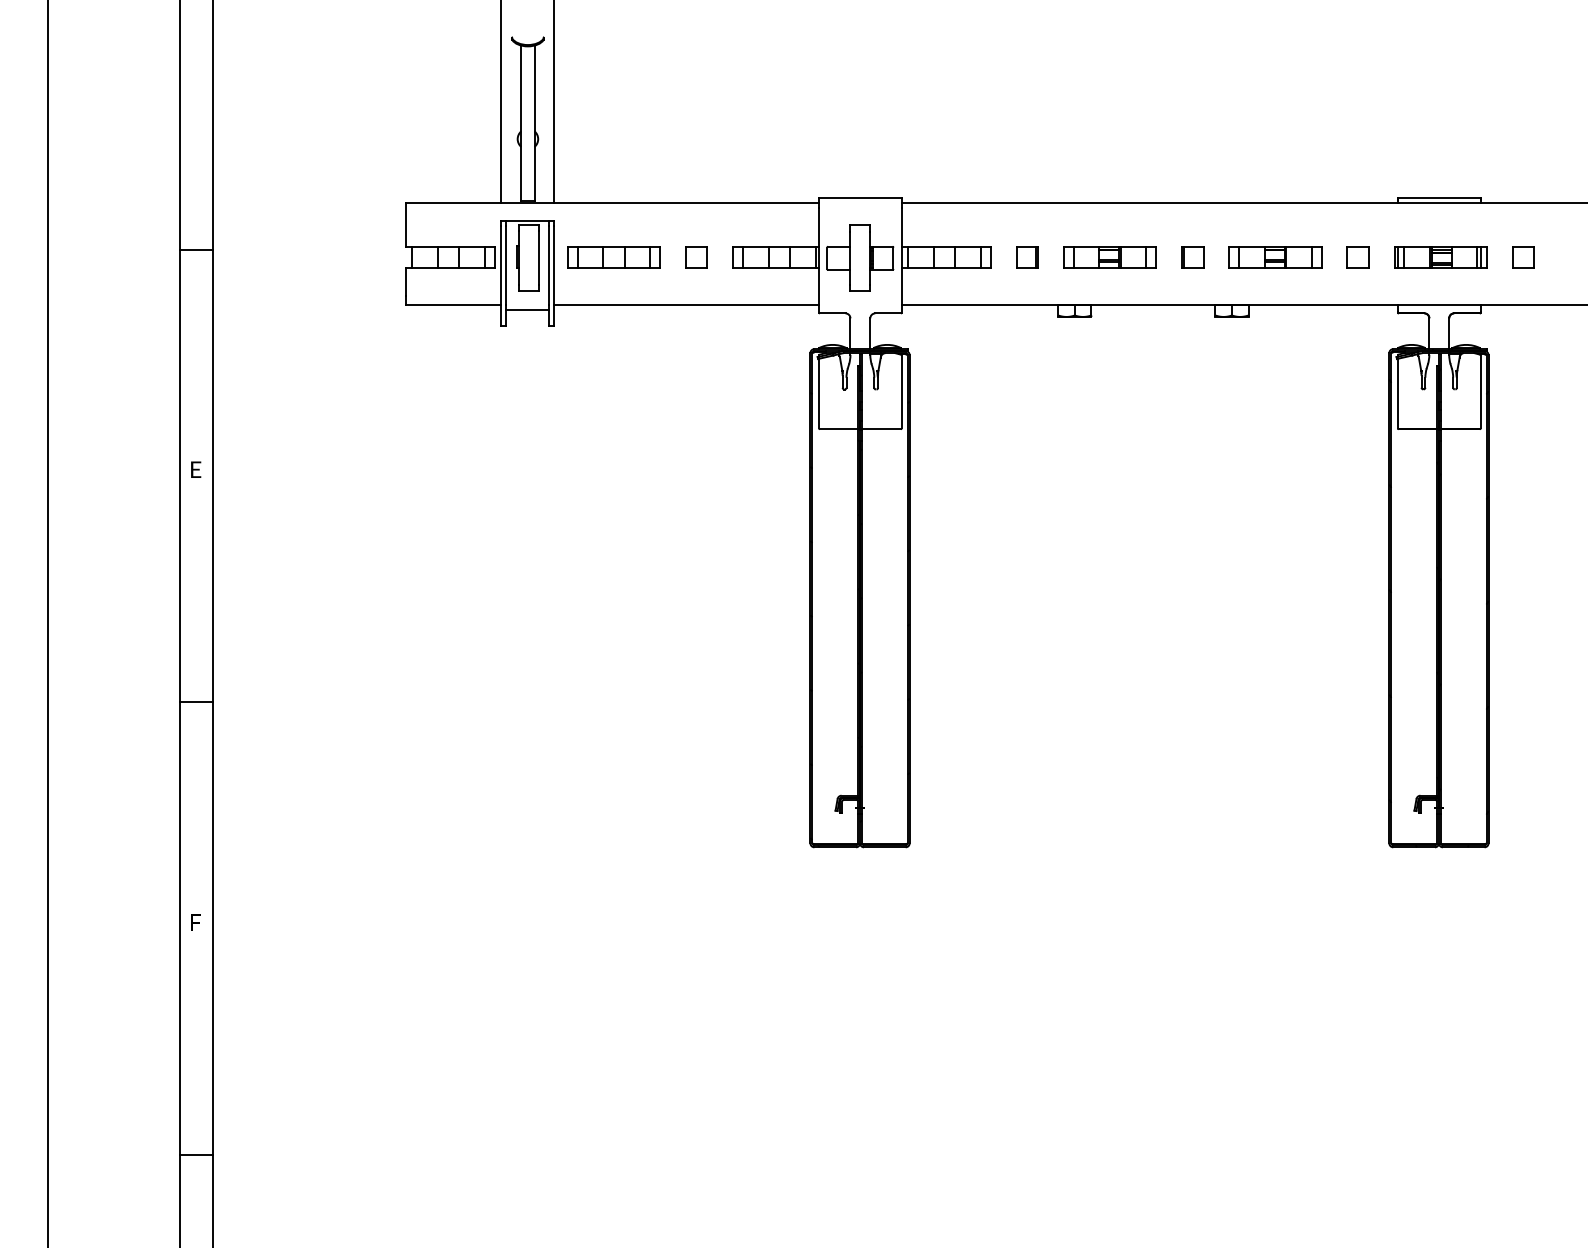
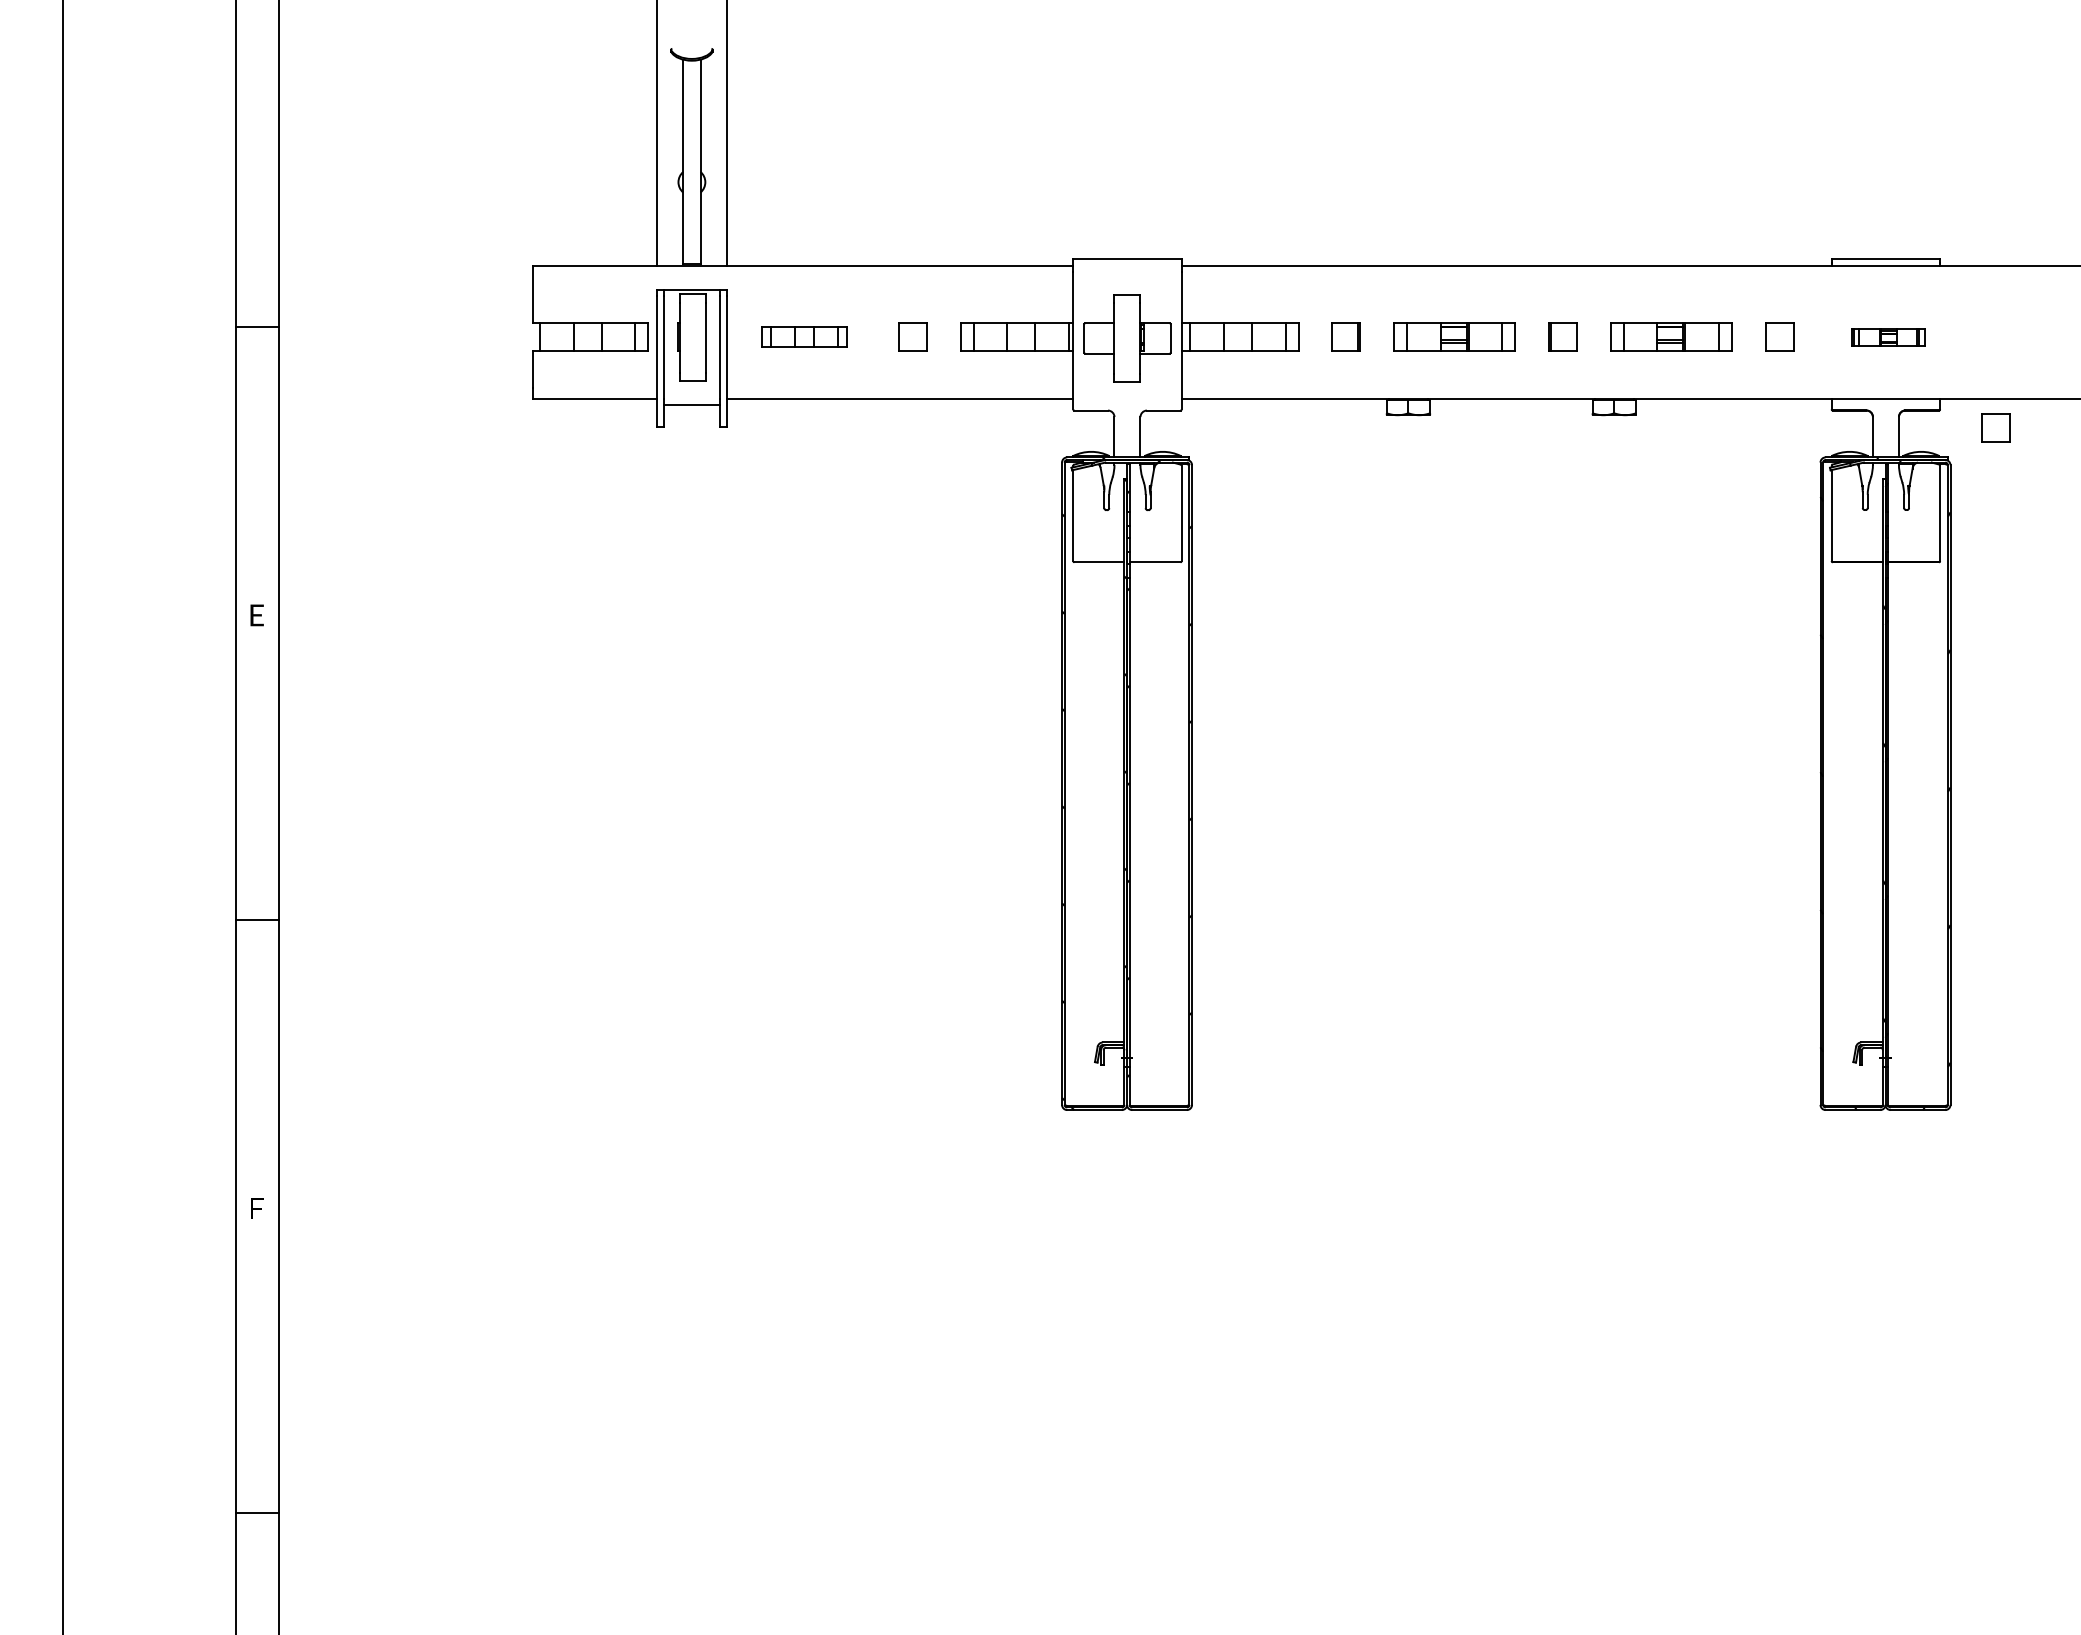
part: (613, 257) -> (804, 337), size x0.7
part: (1440, 257) -> (1887, 337), size x0.6
part: (1523, 257) -> (1996, 427), moved

